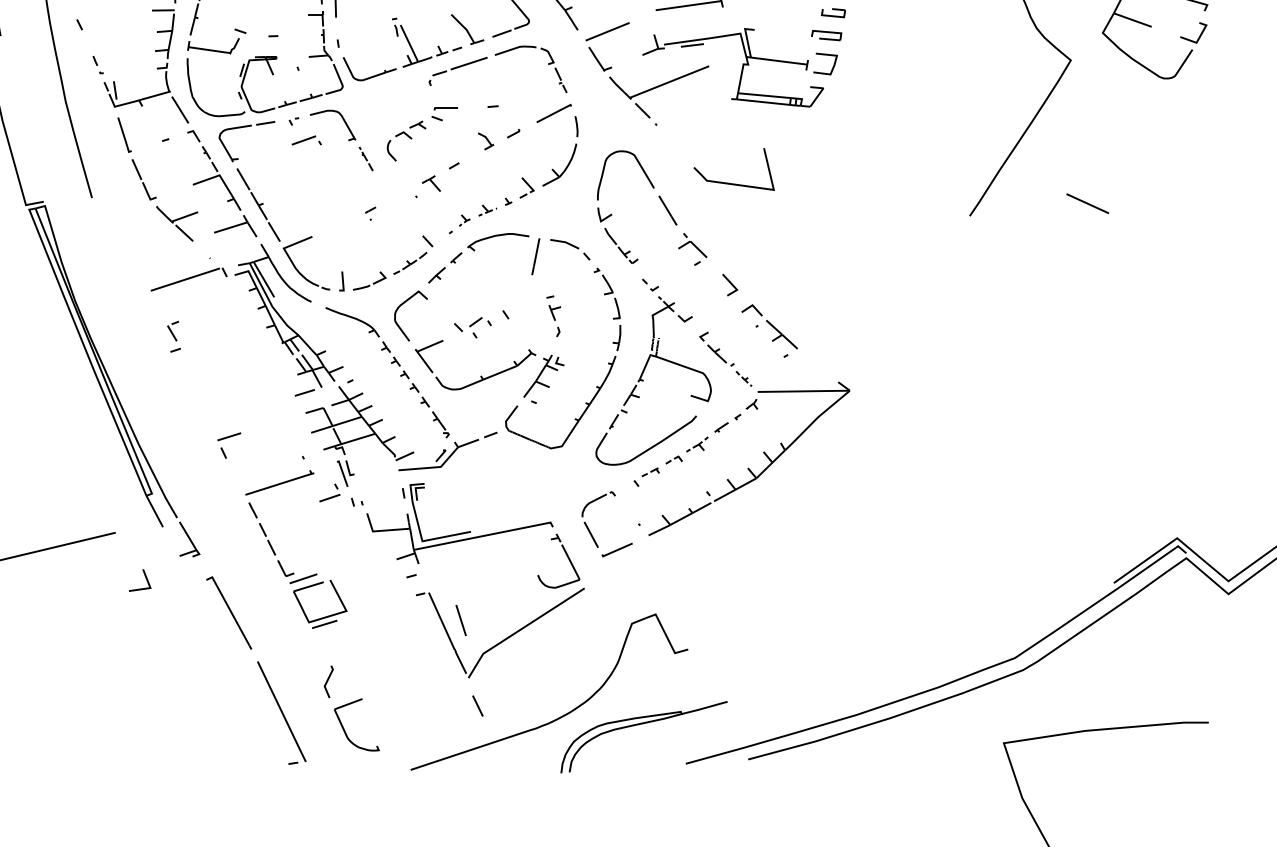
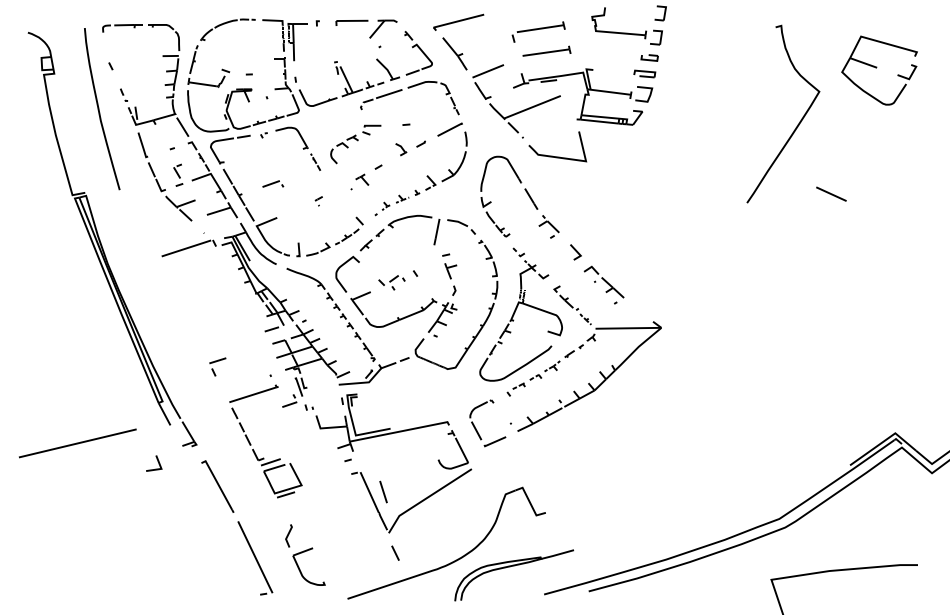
part: (307, 139) -> (273, 183), moved
curve: (733, 183) -> (557, 156), moved
part: (553, 316) -> (449, 274), size x1.43
part: (174, 335) -> (178, 174), moved

